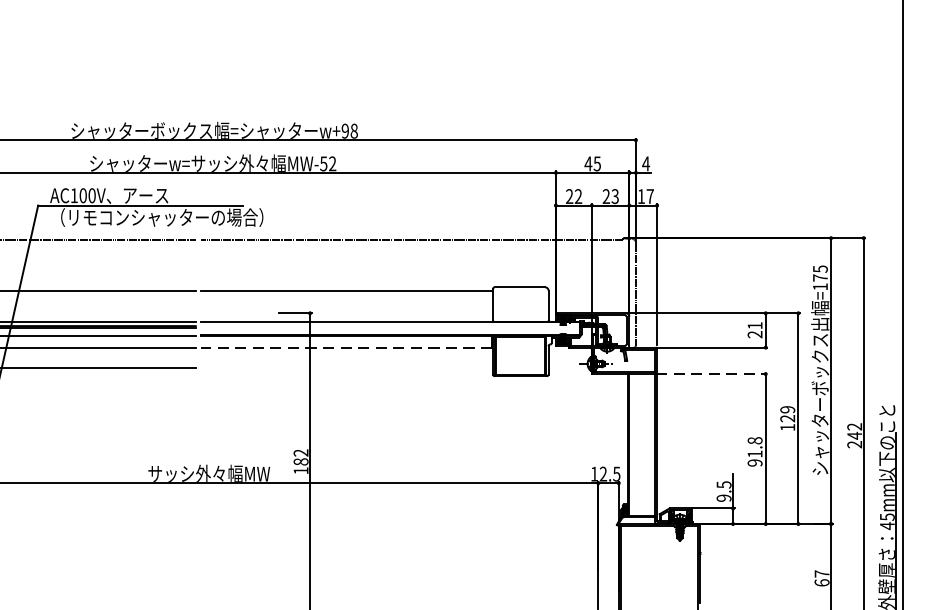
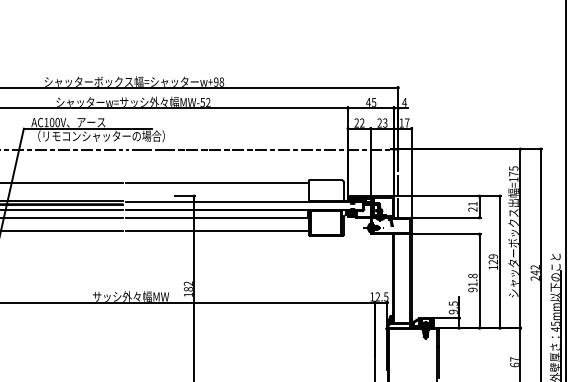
line: (345, 347) -> (216, 217), dashed -> solid
line: (345, 368) -> (216, 230), added
line: (711, 374) -> (445, 234), dashed -> solid

